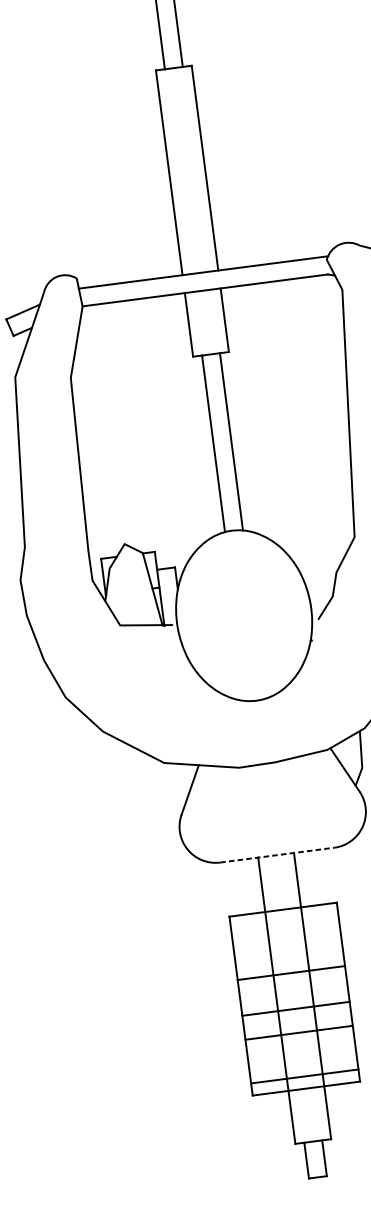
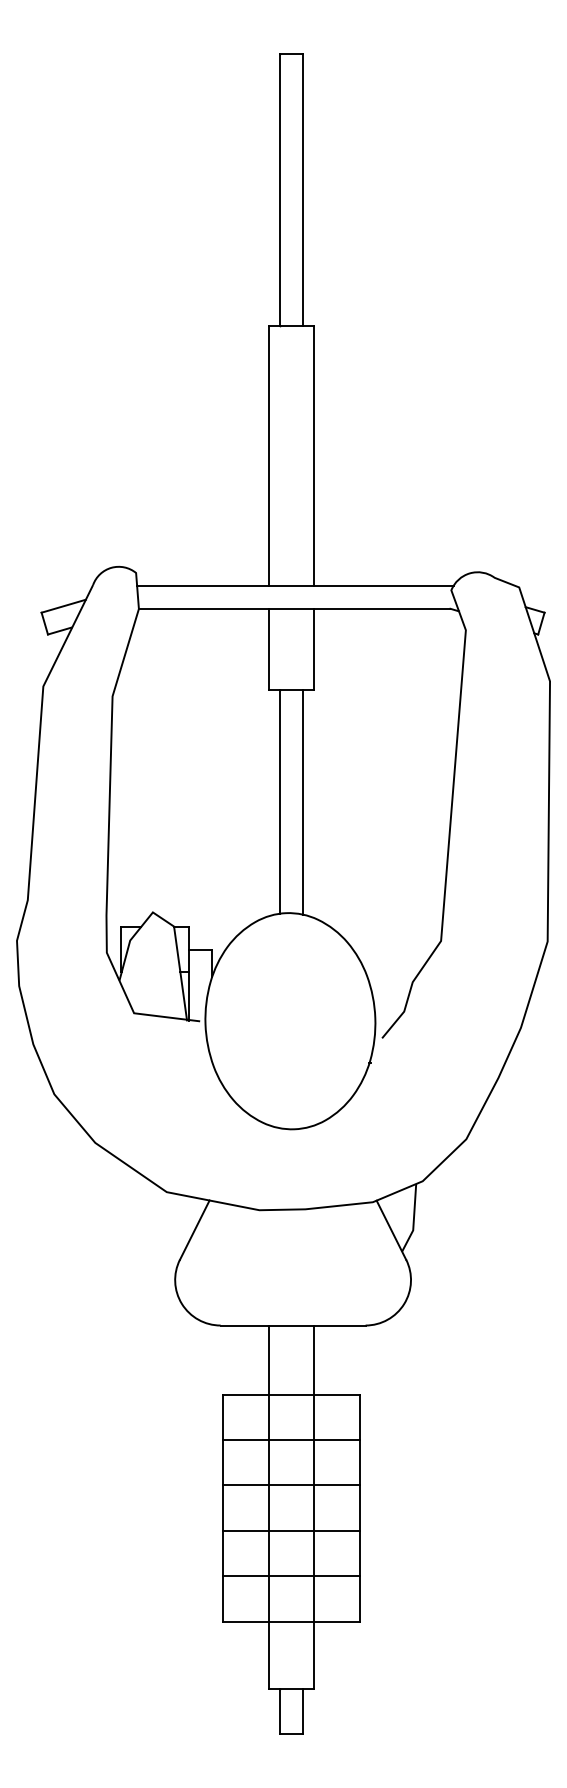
line: (277, 855) -> (293, 1325), dashed -> solid
line: (291, 973) -> (291, 1440), moved
line: (296, 1008) -> (291, 1485), moved
line: (299, 1032) -> (291, 1530), moved
line: (304, 1076) -> (291, 1576), moved

